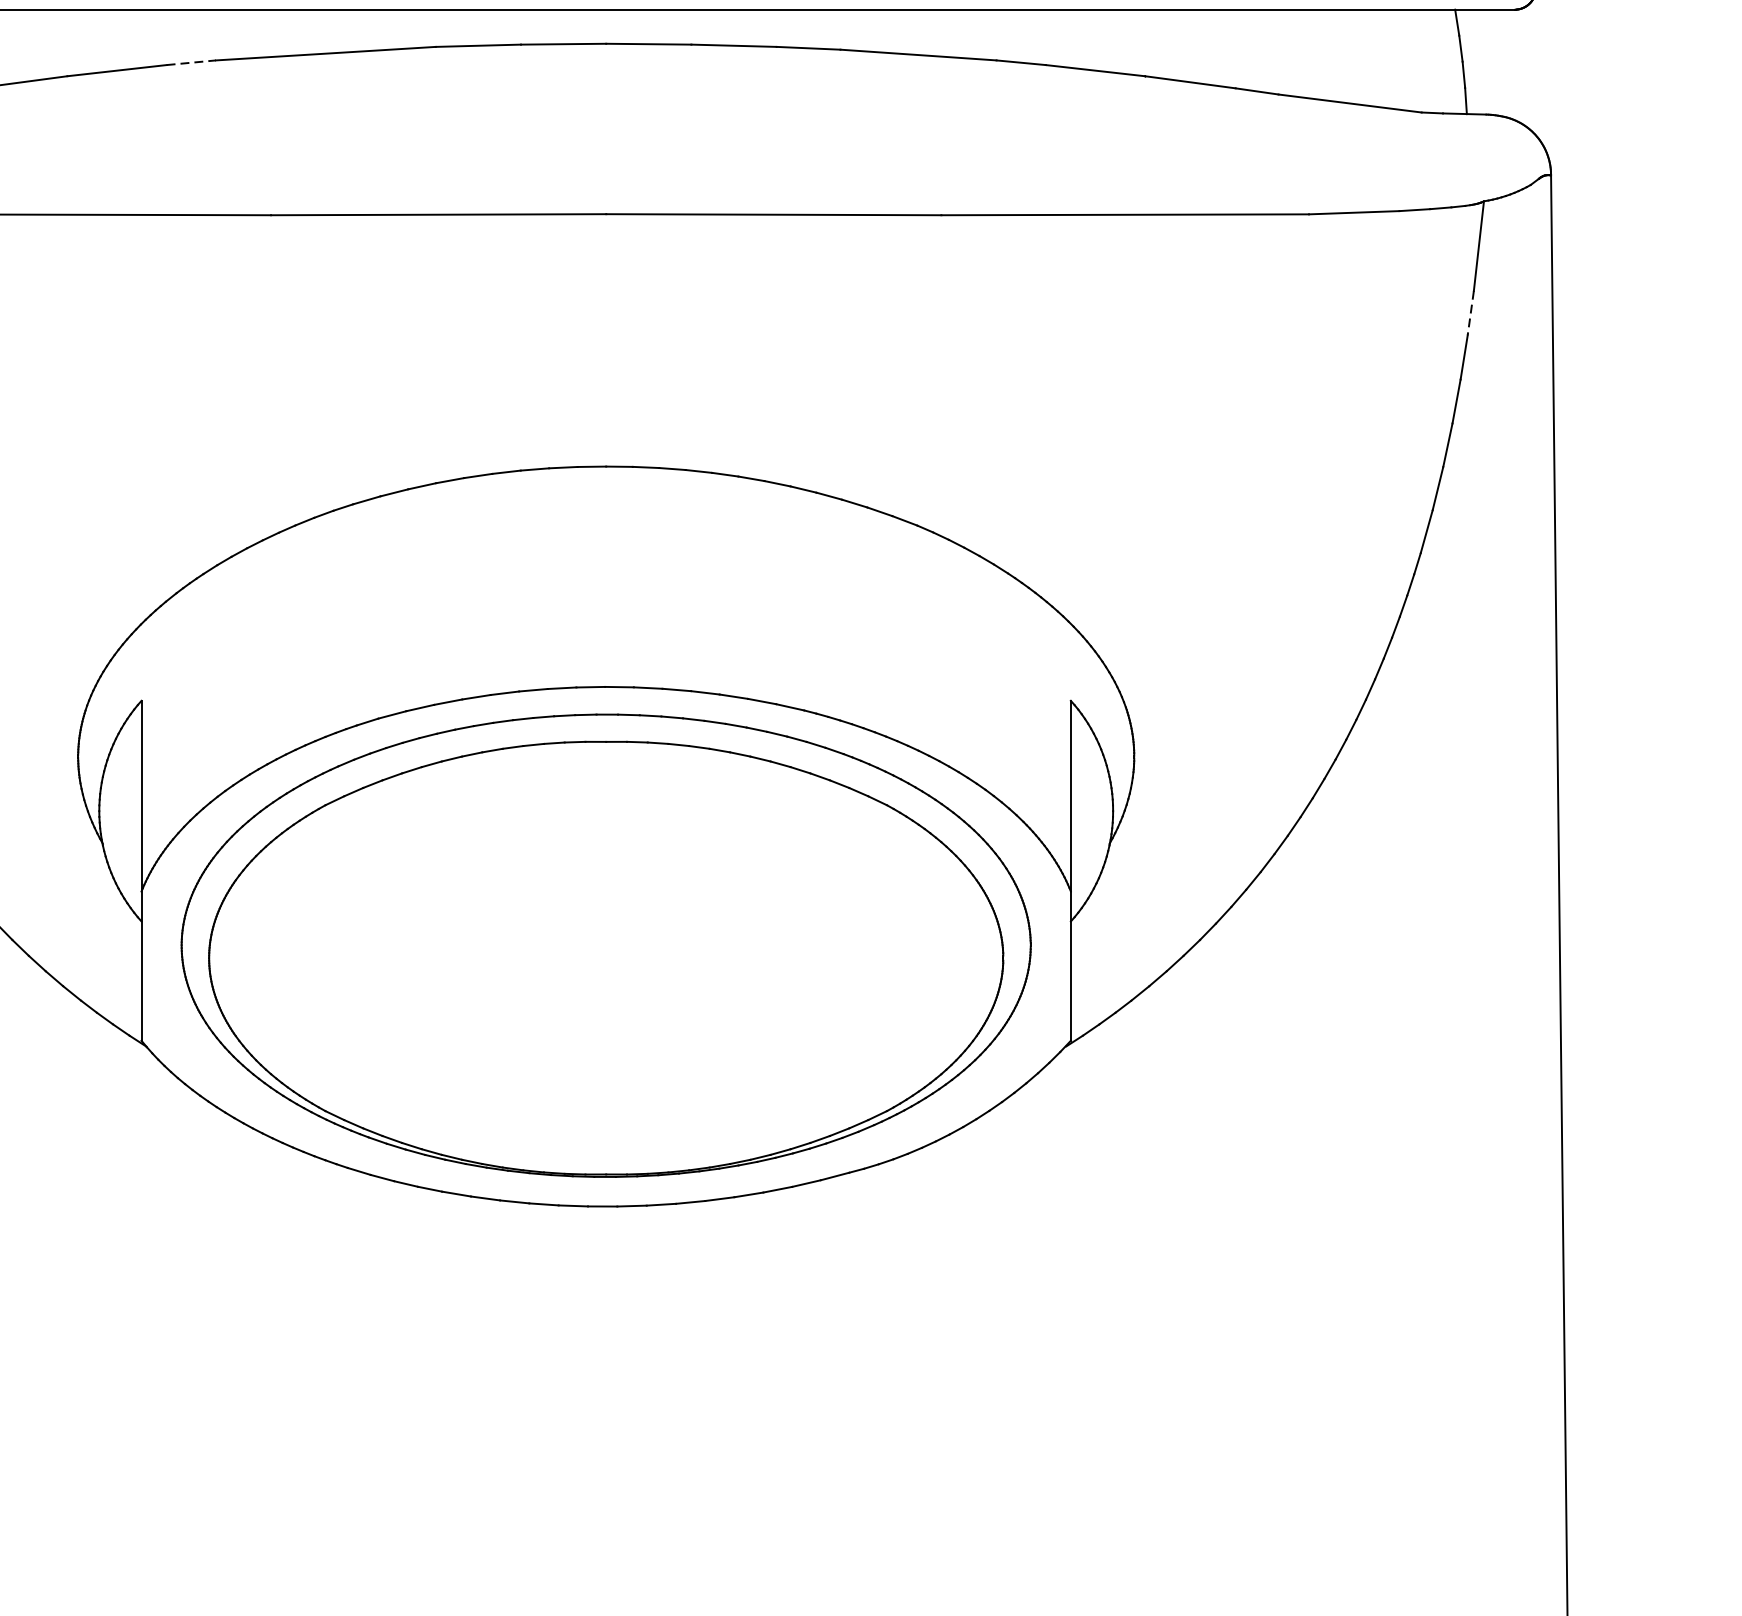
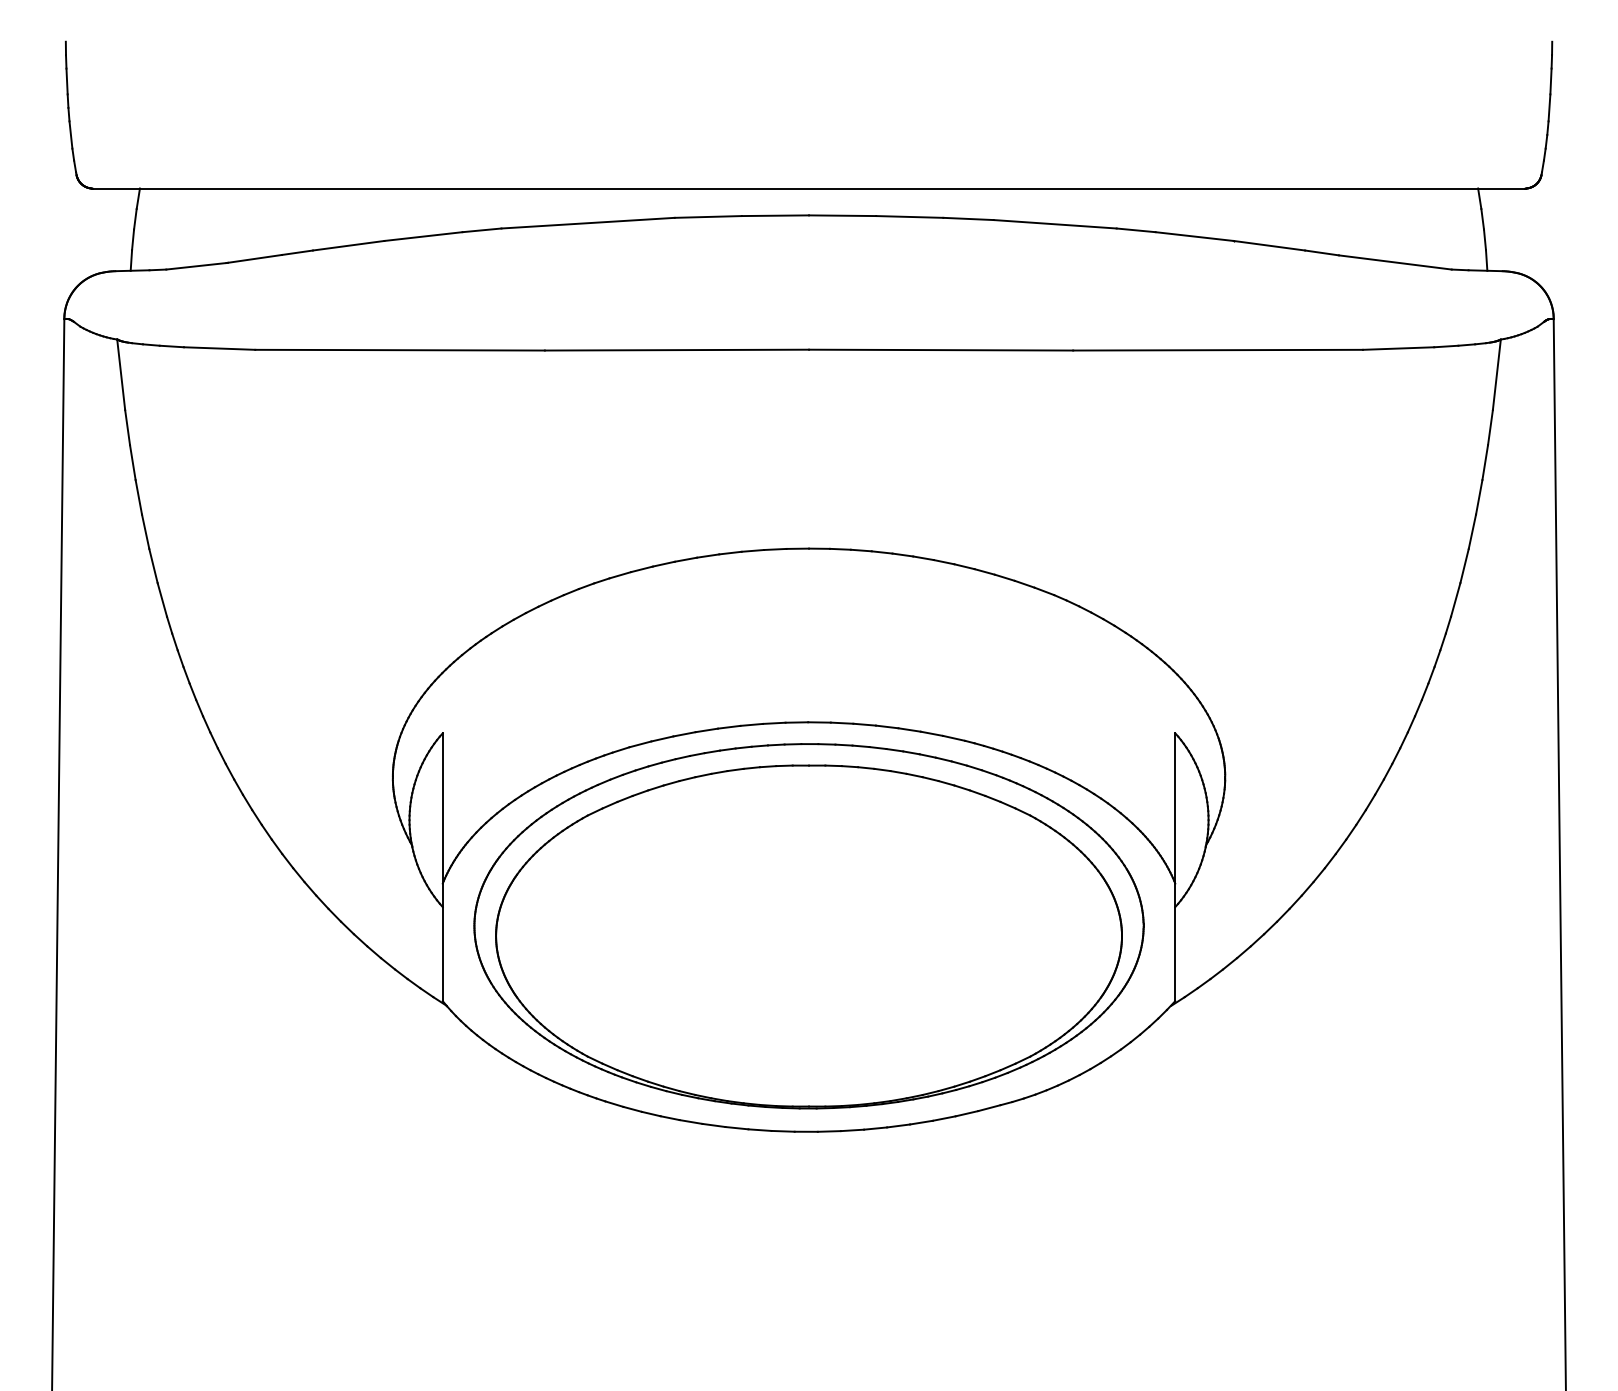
line: (191, 62) -> (482, 230), dashed -> solid
line: (1470, 312) -> (1490, 427), dashed -> solid

